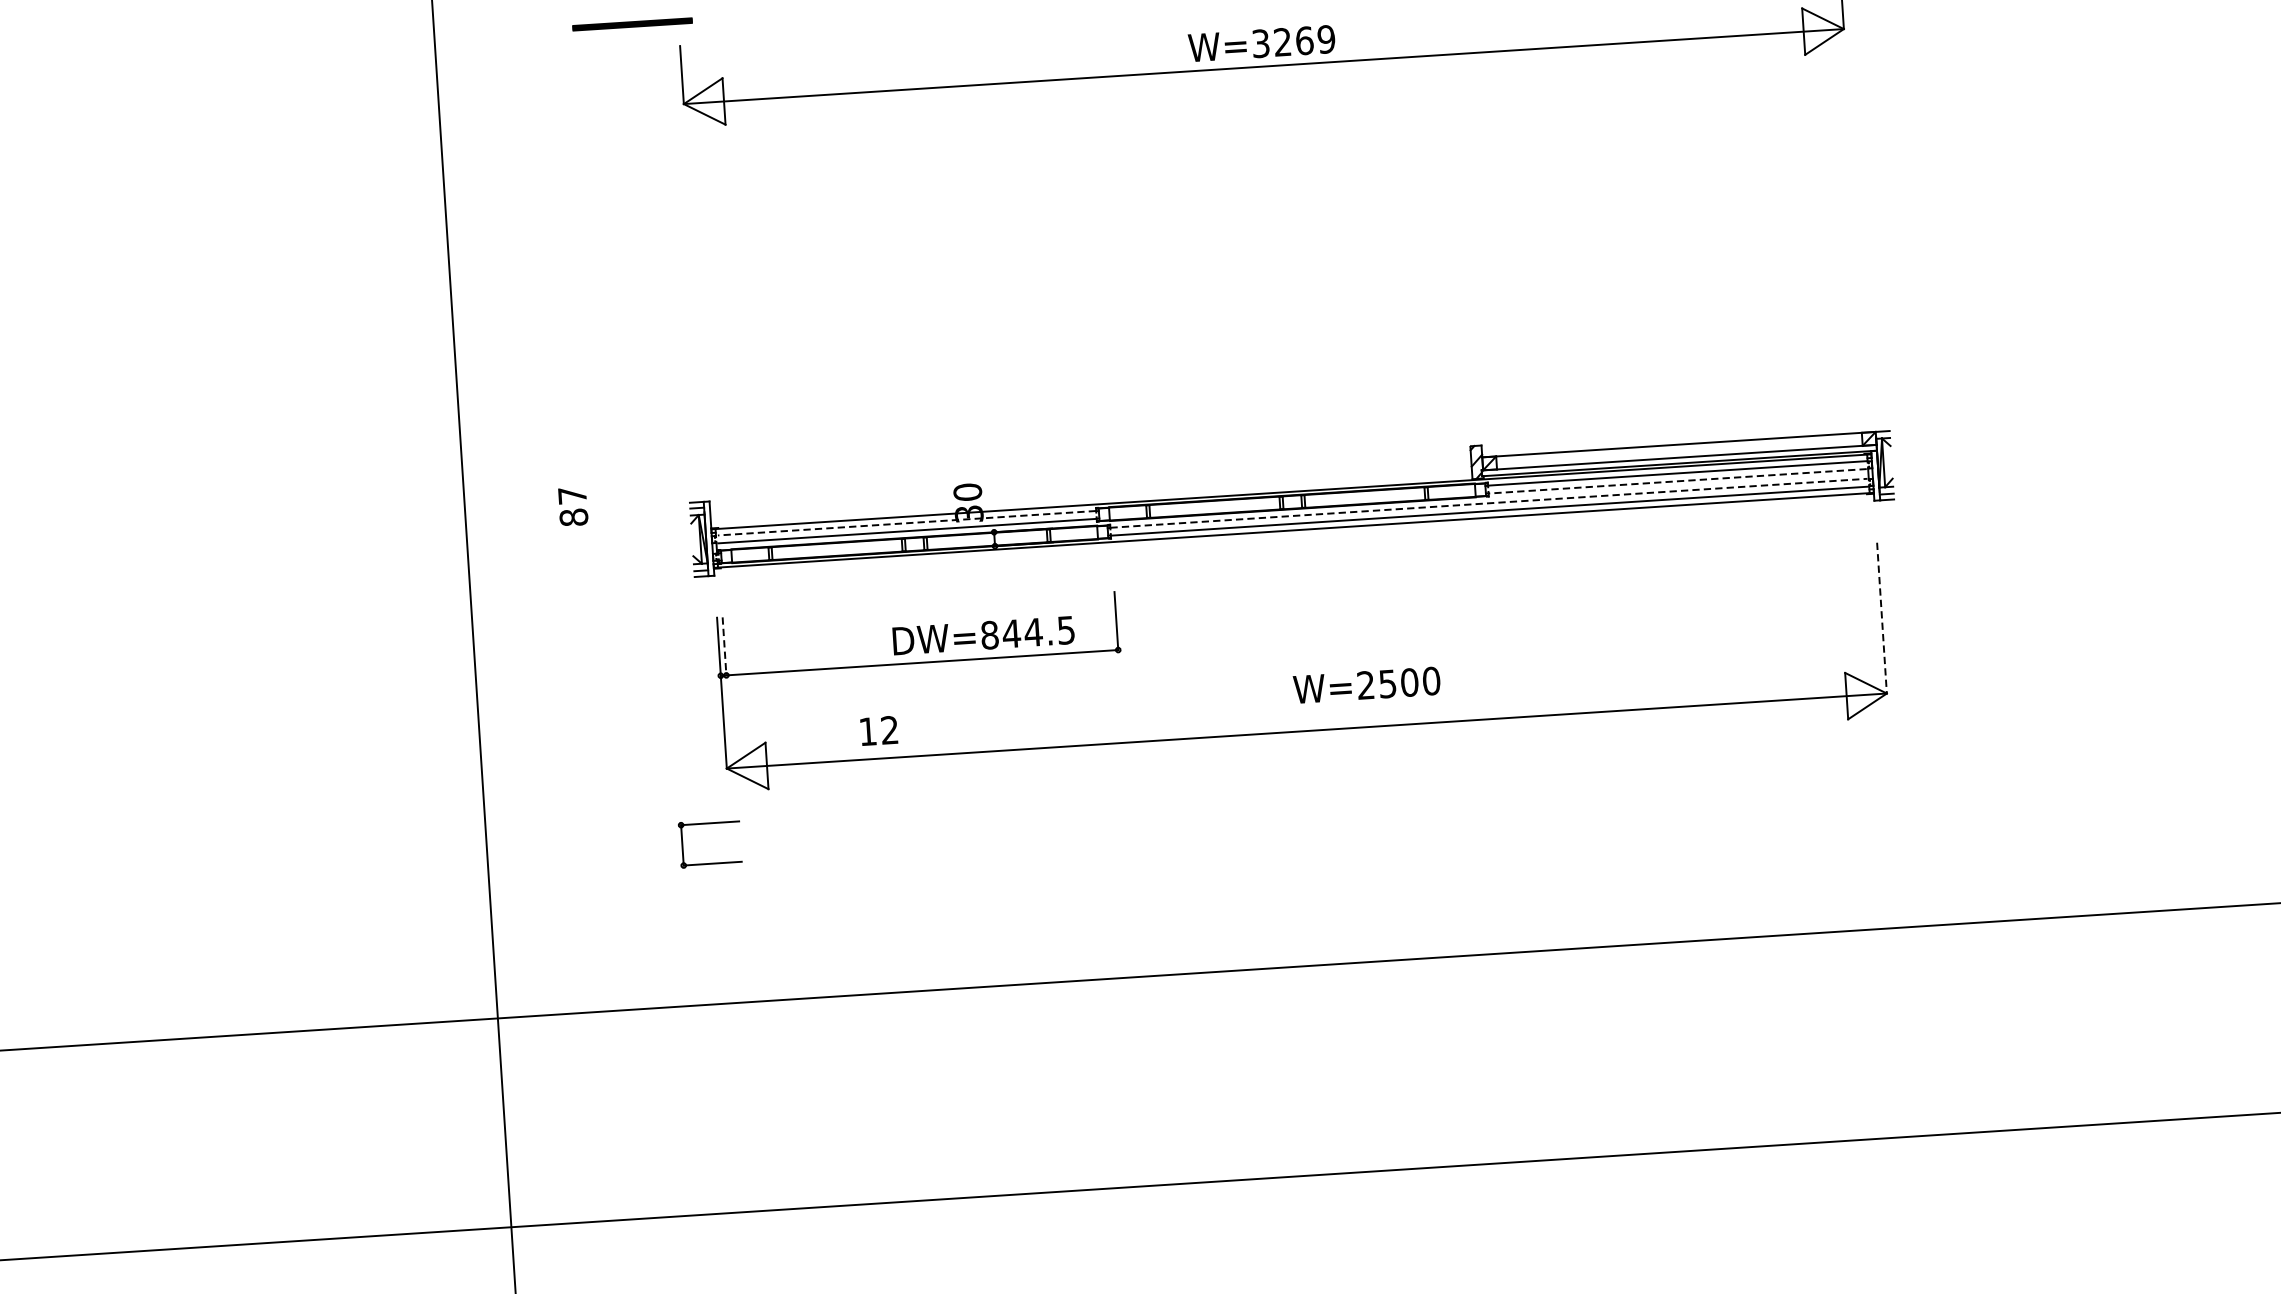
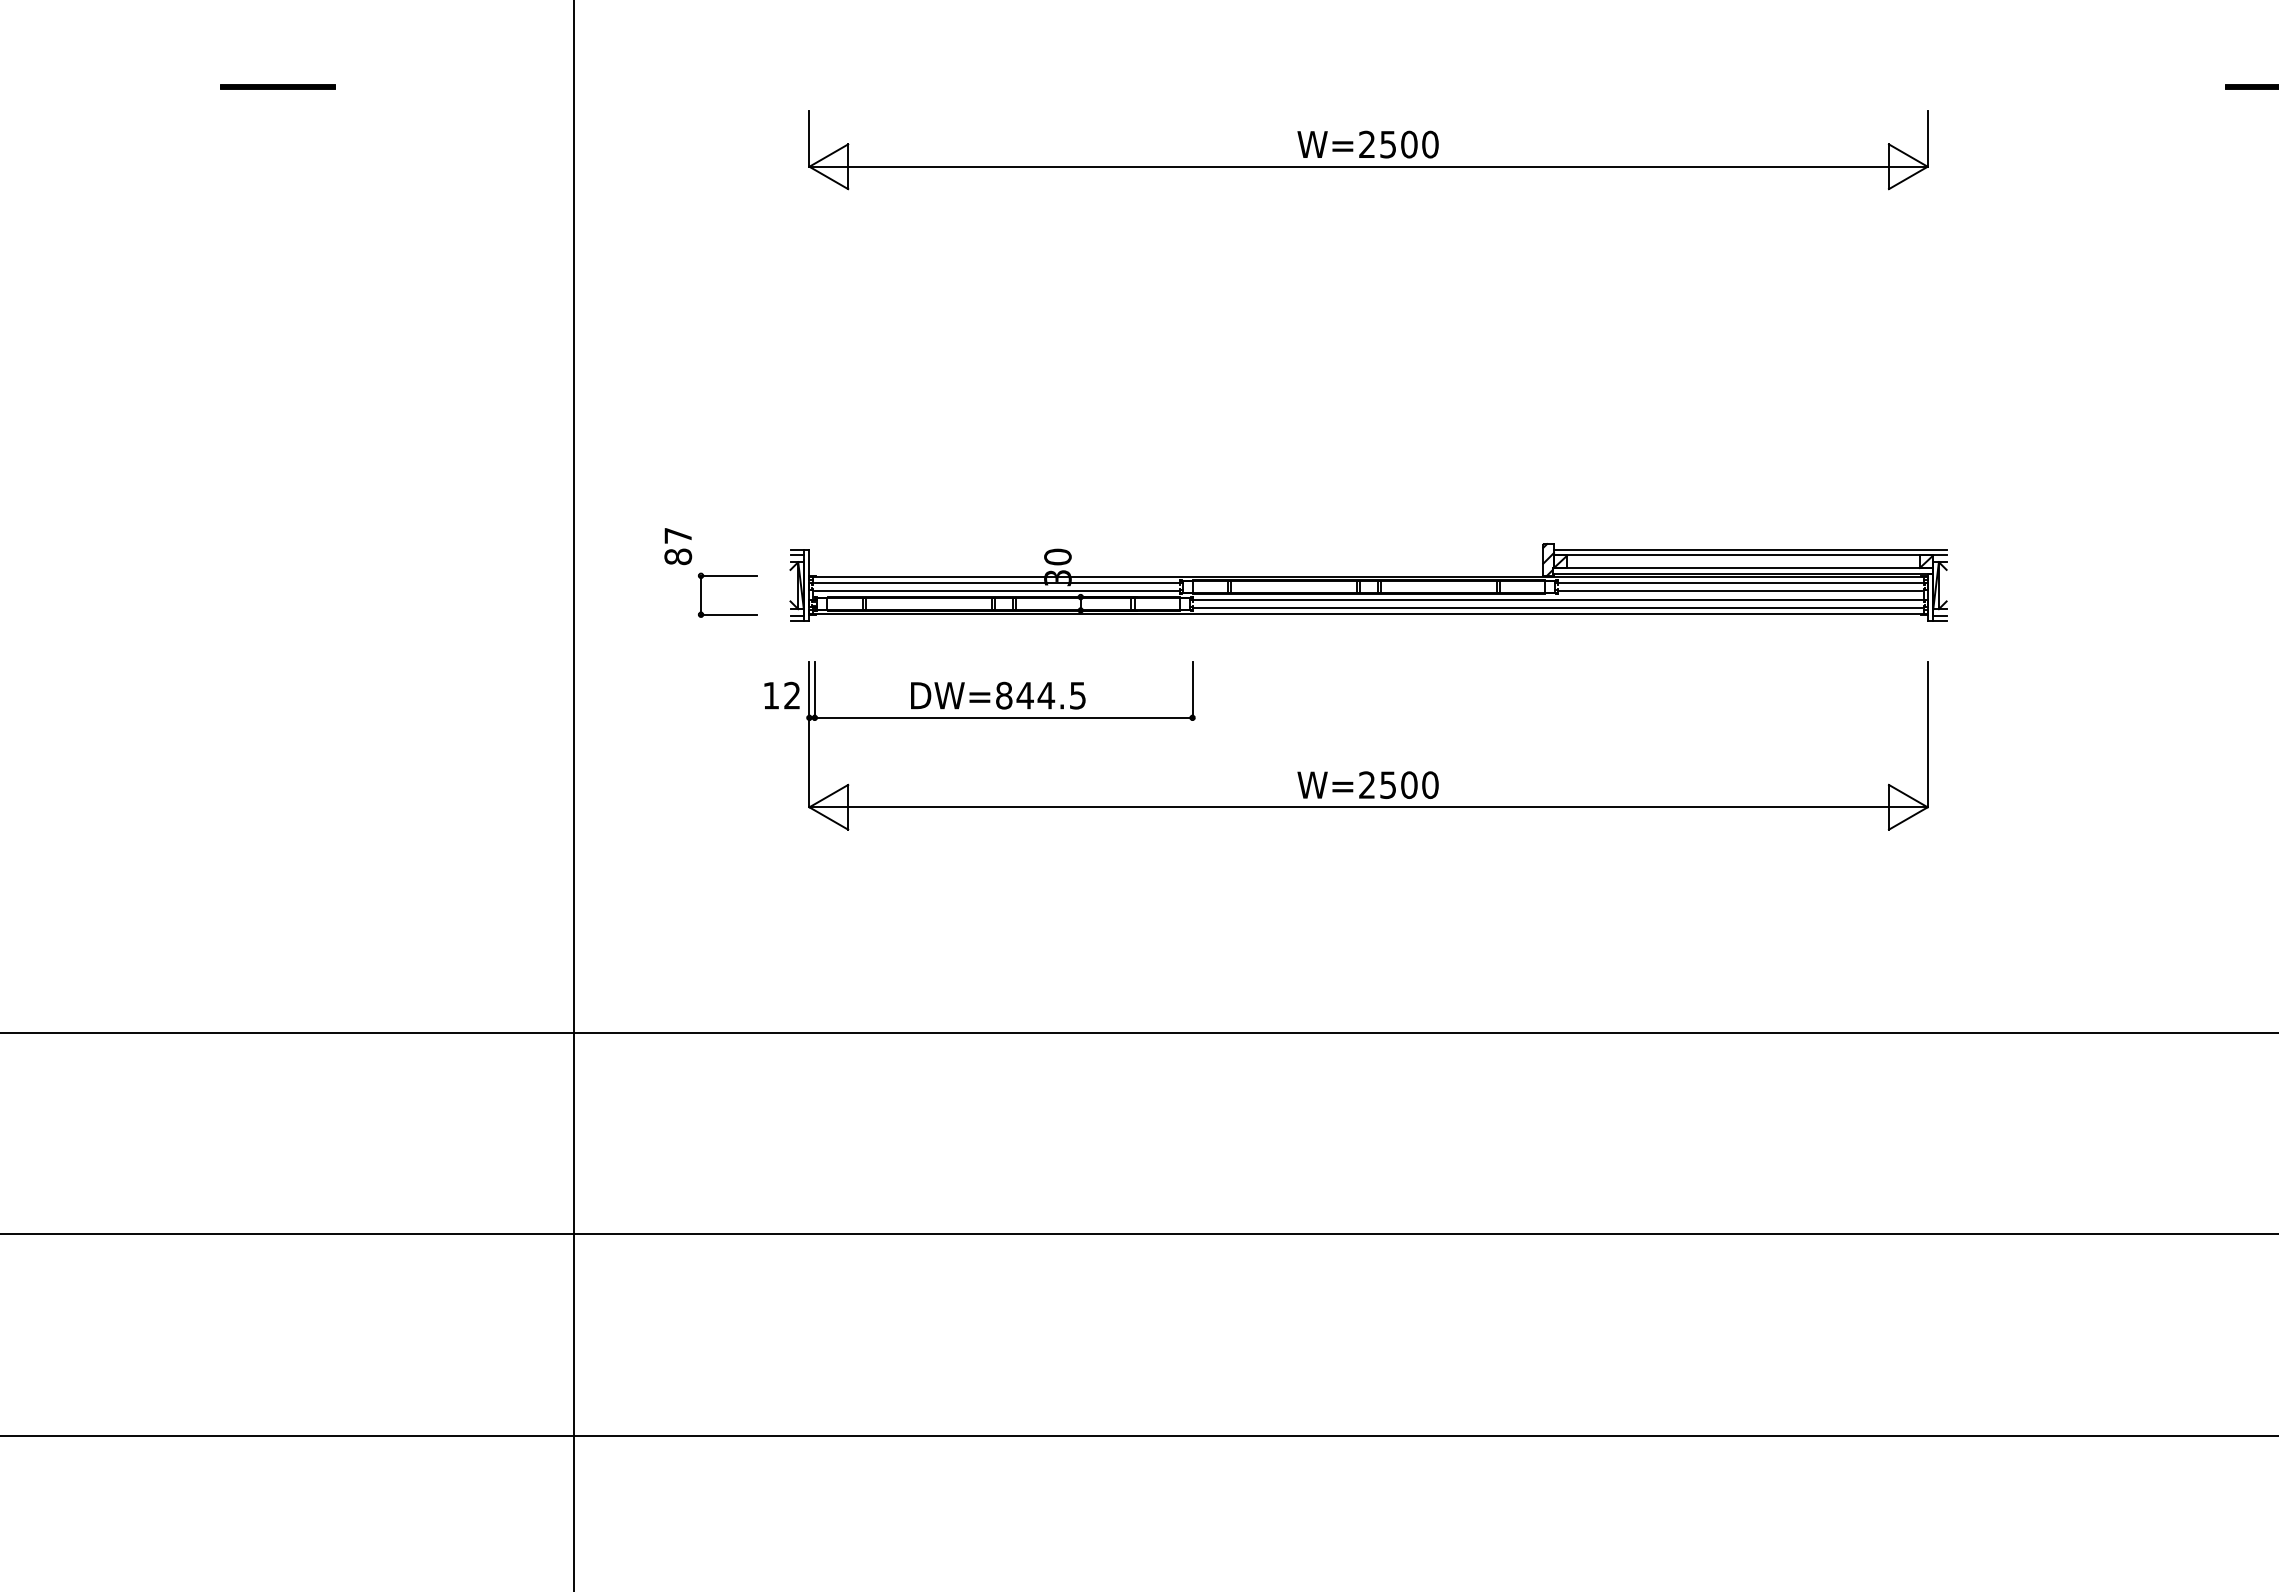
part: (631, 23) -> (277, 86), moved
text: (1293, 41) -> (1398, 144), W=3269 -> W=2500
line: (1684, 438) -> (1749, 549), added
line: (1677, 481) -> (1739, 590), dashed -> solid
line: (1488, 502) -> (1557, 599), dashed -> solid
line: (906, 522) -> (997, 582), dashed -> solid
line: (1881, 618) -> (1927, 734), dashed -> solid
text: (983, 635) -> (998, 695), moved
line: (724, 645) -> (814, 689), dashed -> solid
text: (1366, 684) -> (1367, 784), moved
text: (878, 730) -> (781, 695), moved
part: (708, 824) -> (727, 576), moved

